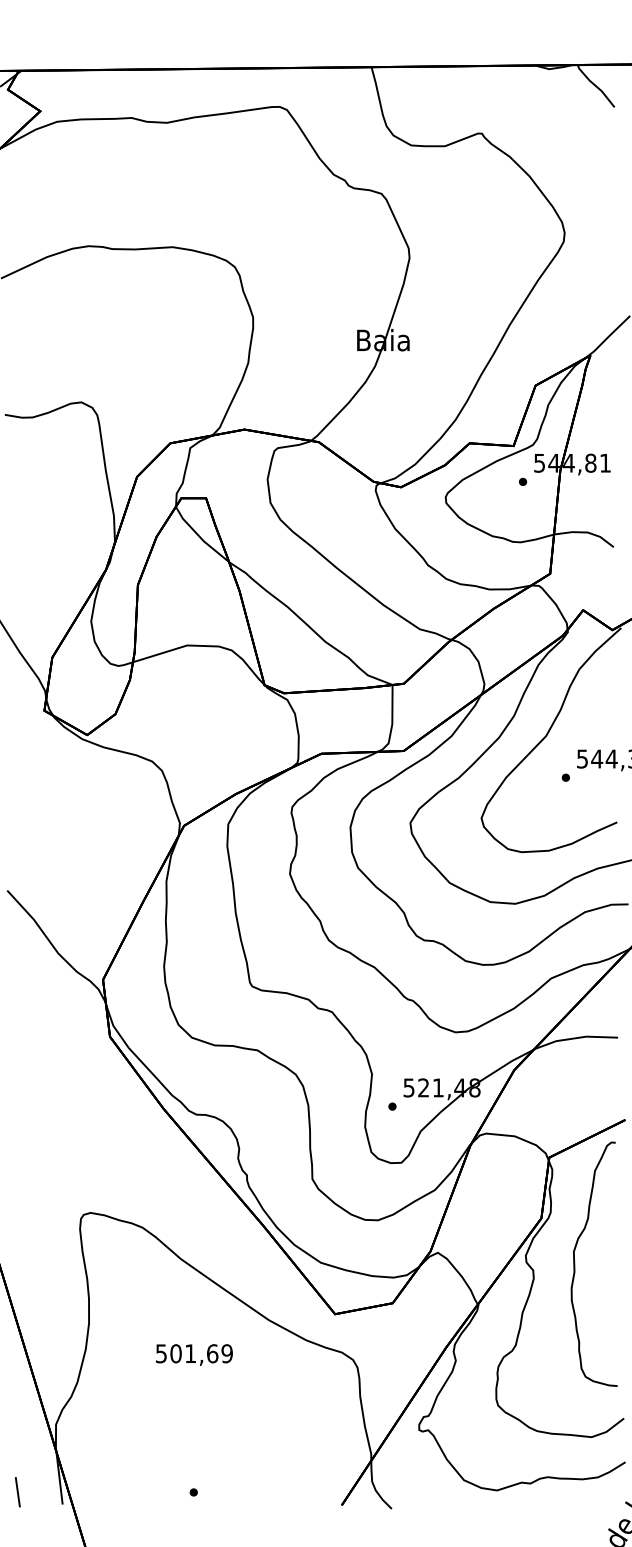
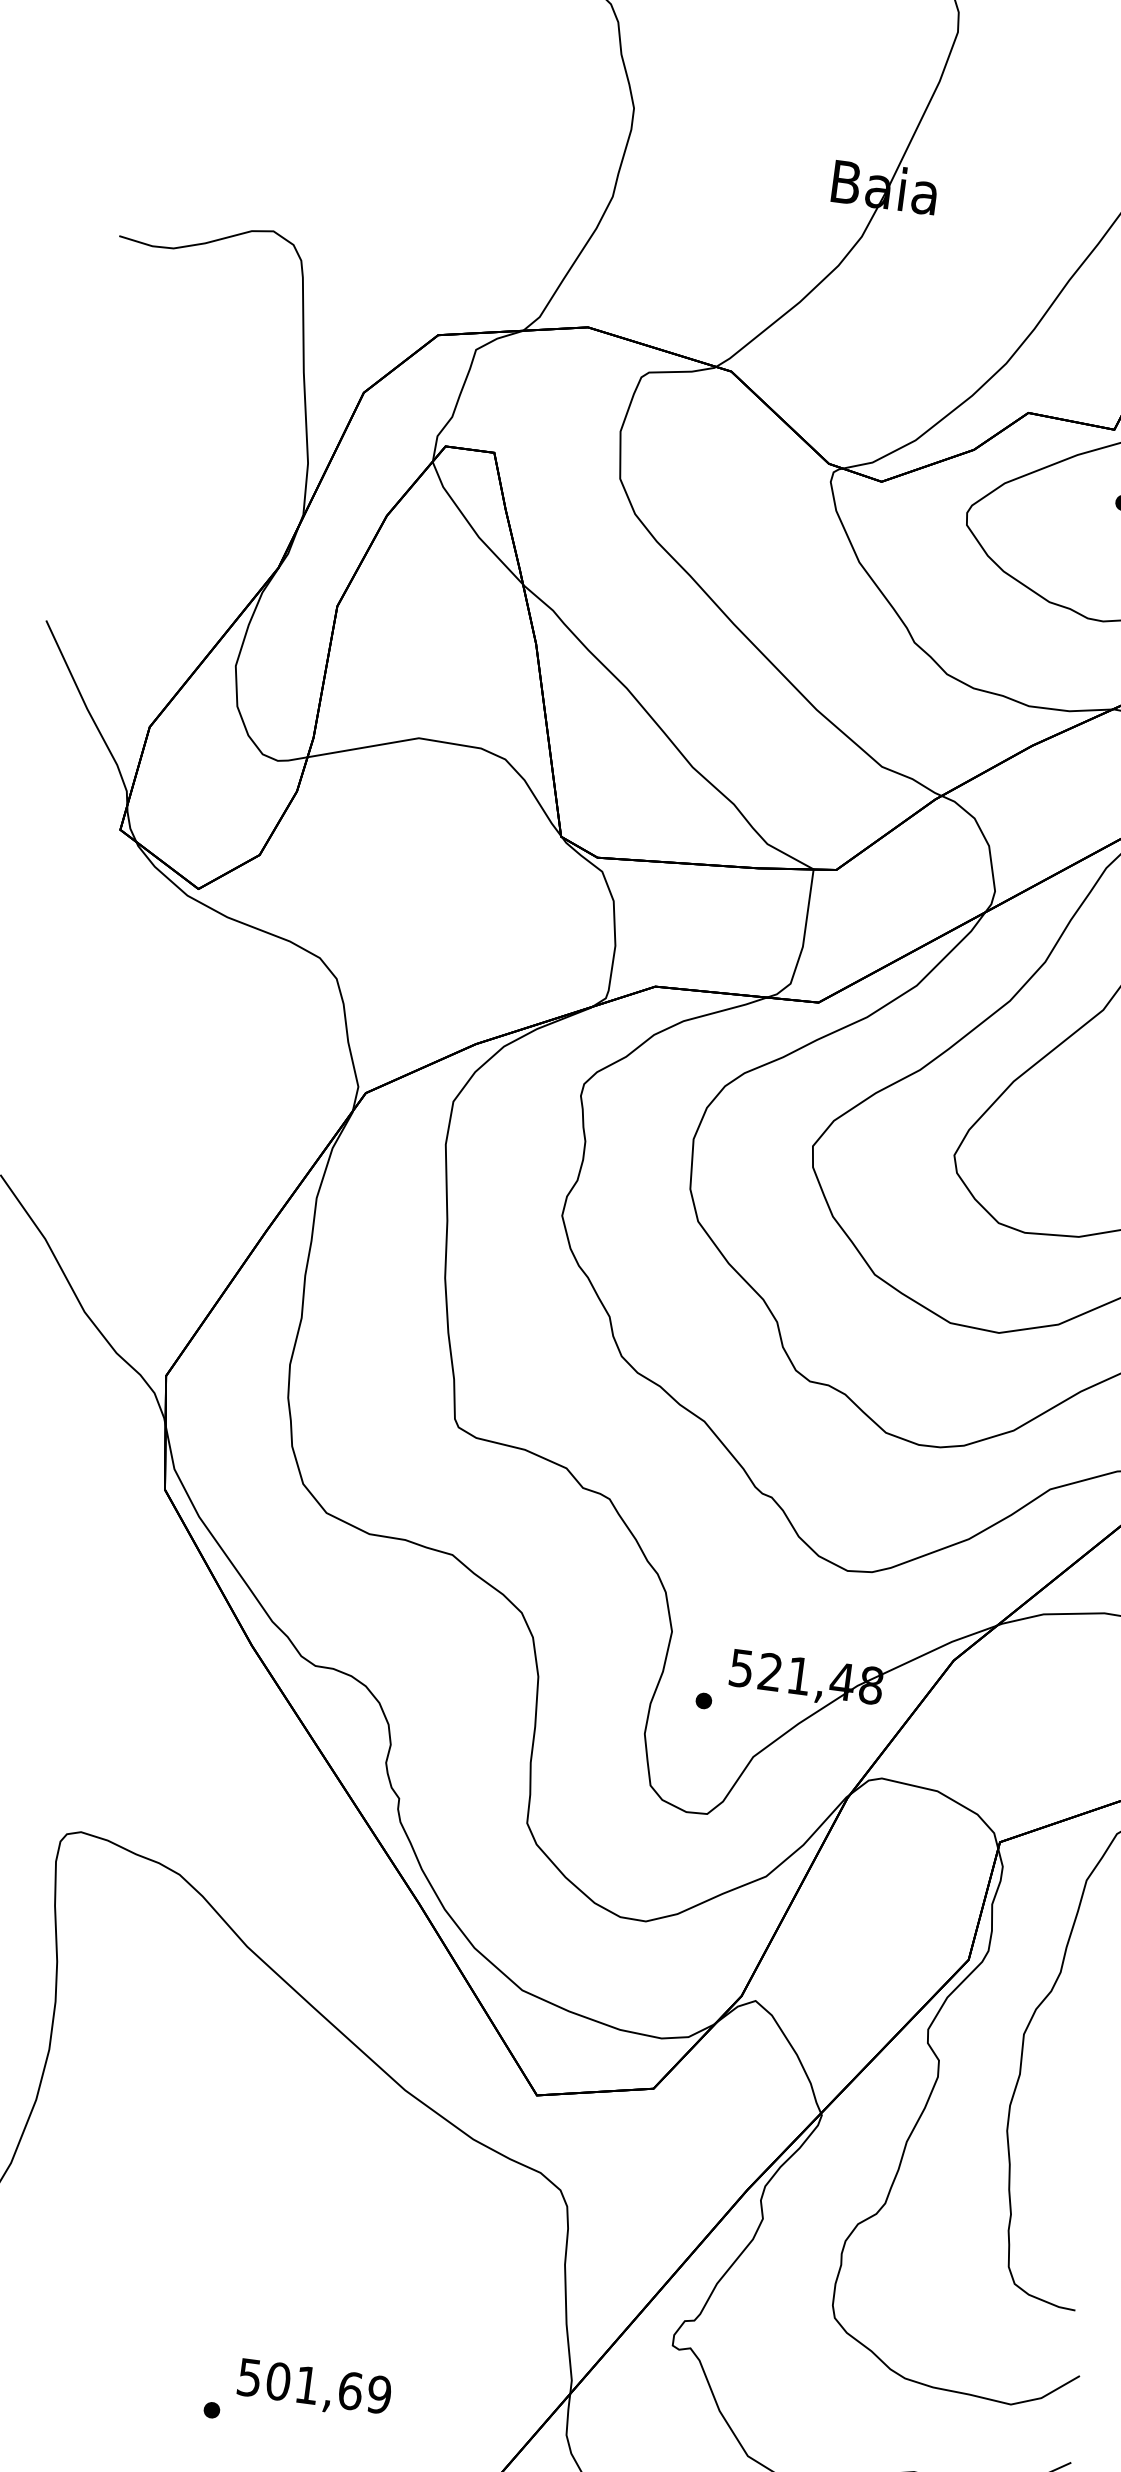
text: (194, 1354) -> (314, 2387), moved

